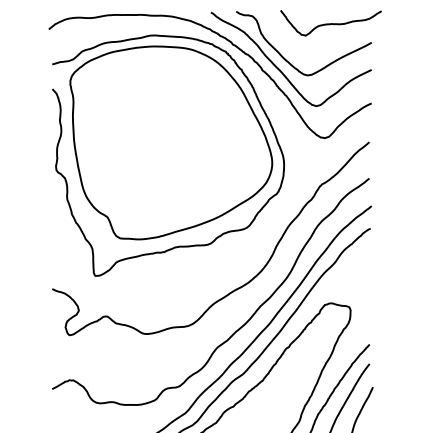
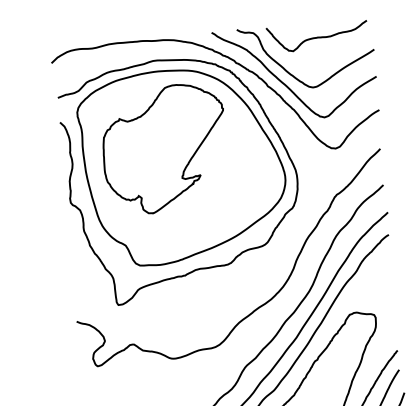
curve: (330, 23) -> (316, 37), moved
part: (154, 124) -> (164, 149), added

